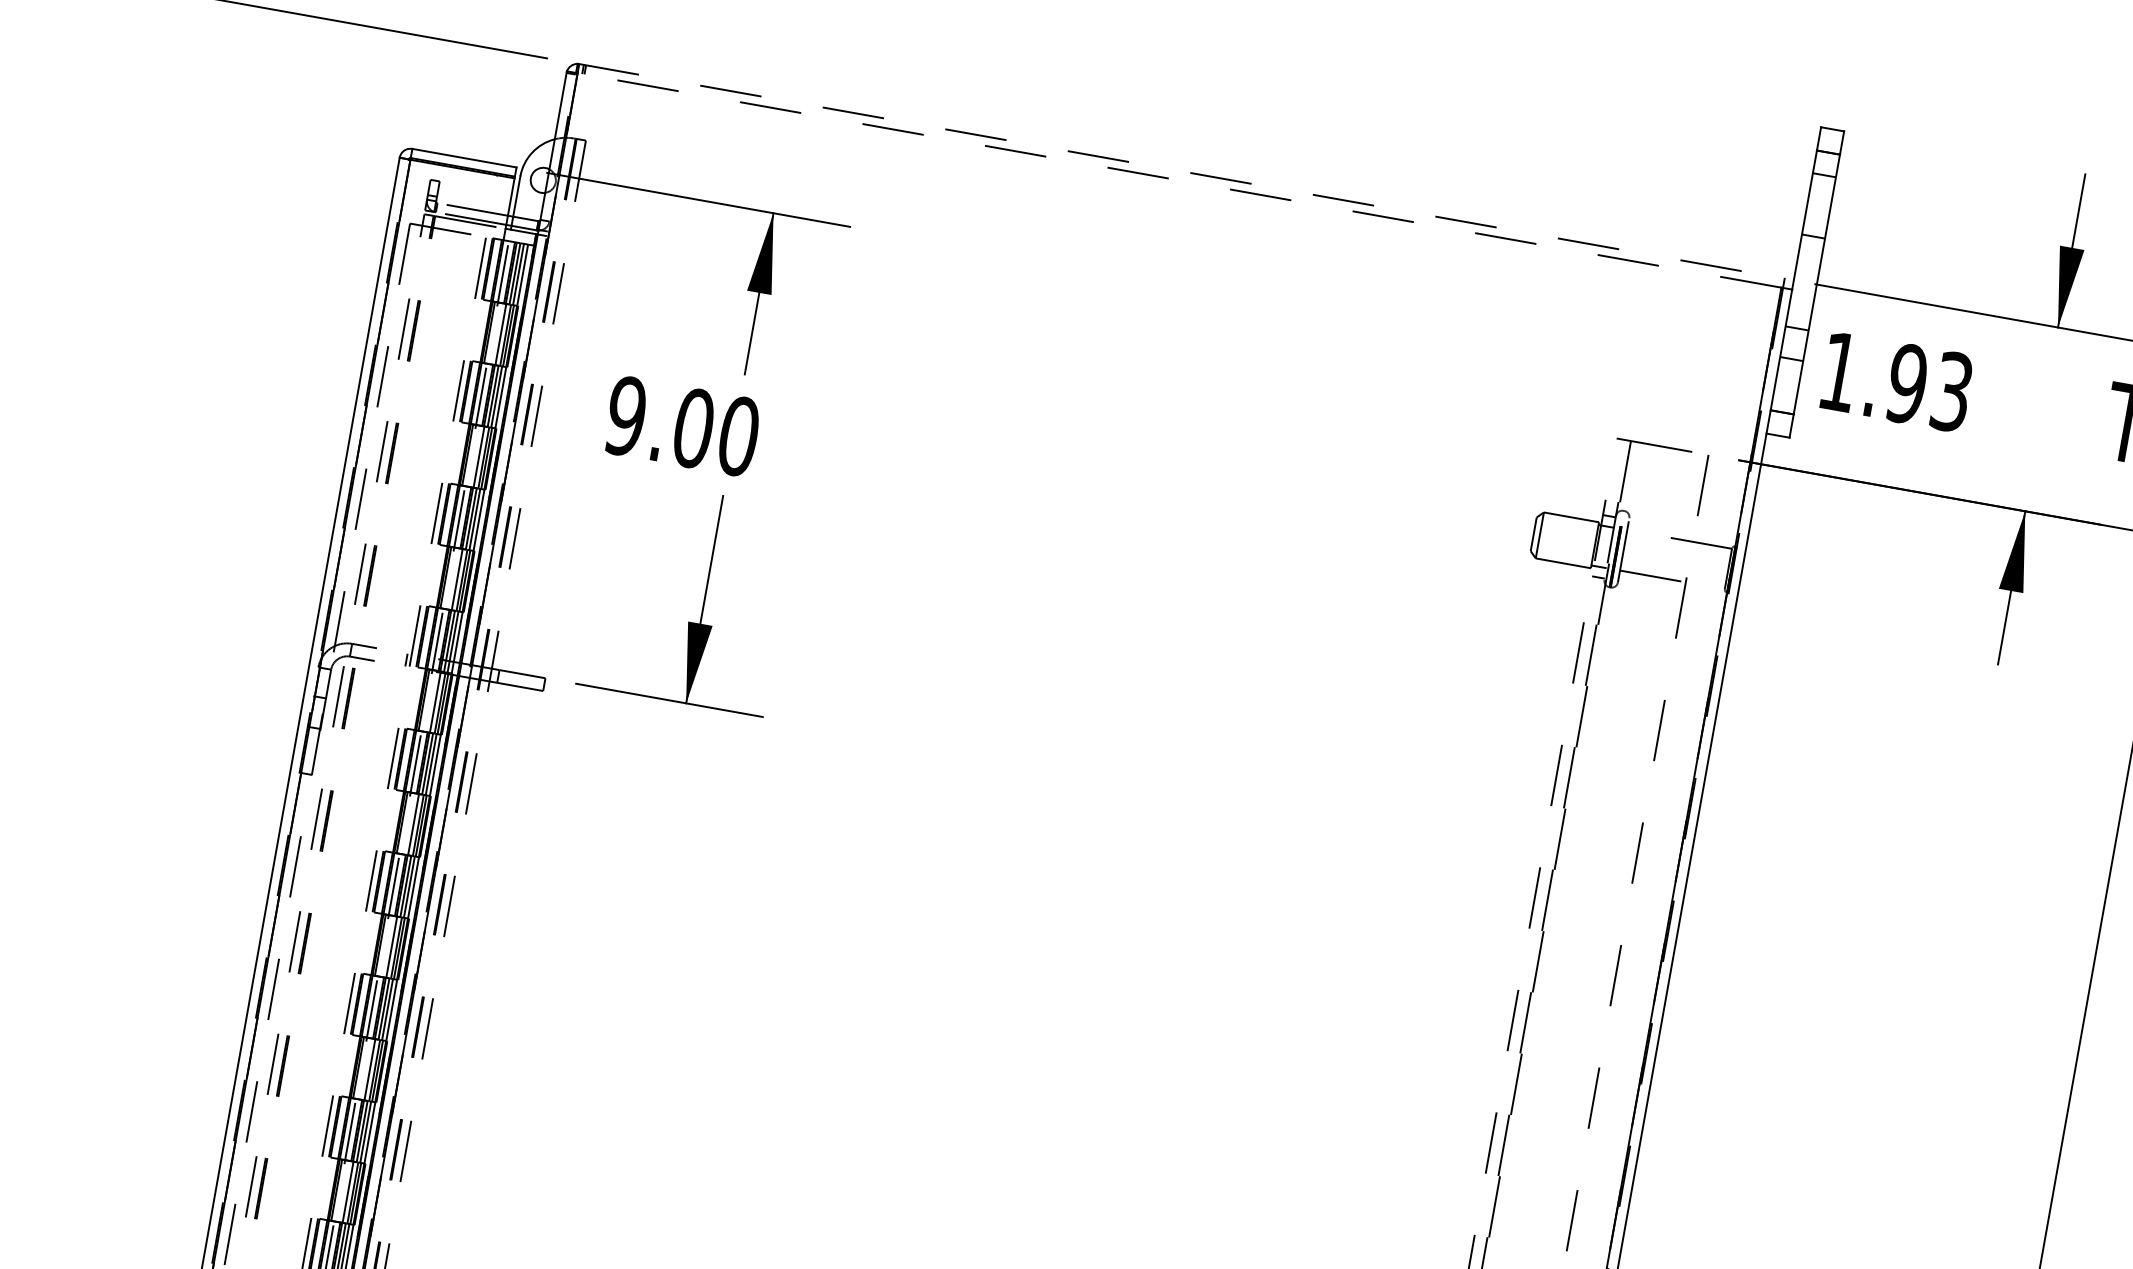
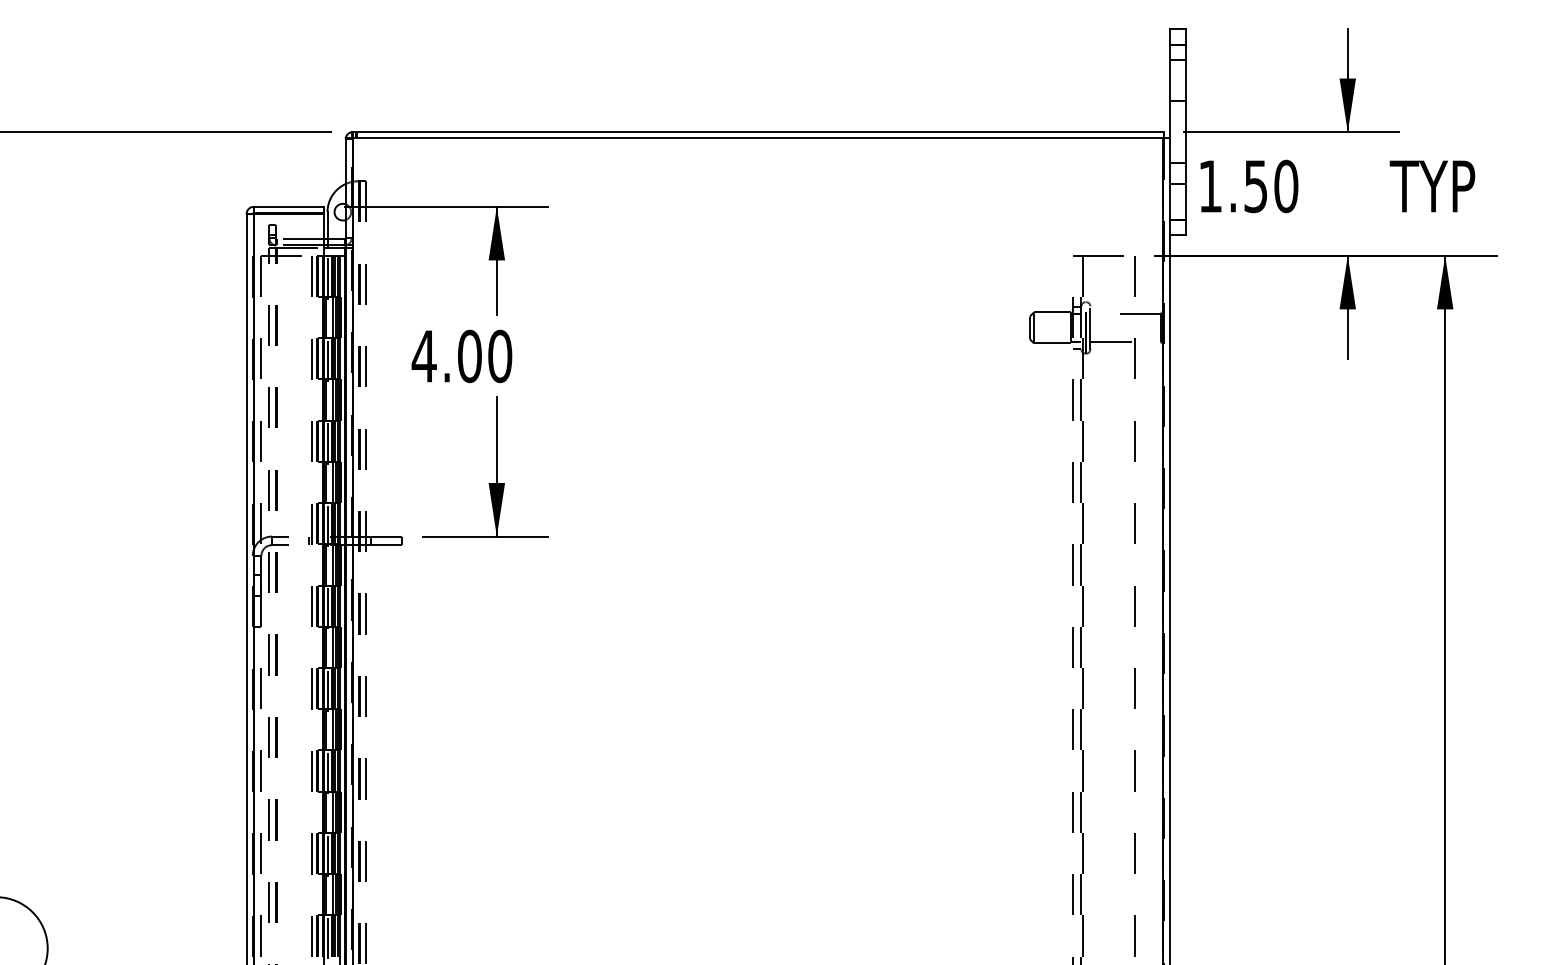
line: (1182, 172) -> (758, 132), dashed -> solid
line: (1179, 180) -> (757, 138), dashed -> solid
text: (1930, 388) -> (1271, 186), 1.93 -> 1.50
text: (624, 416) -> (423, 356), 9.00 -> 4.00

